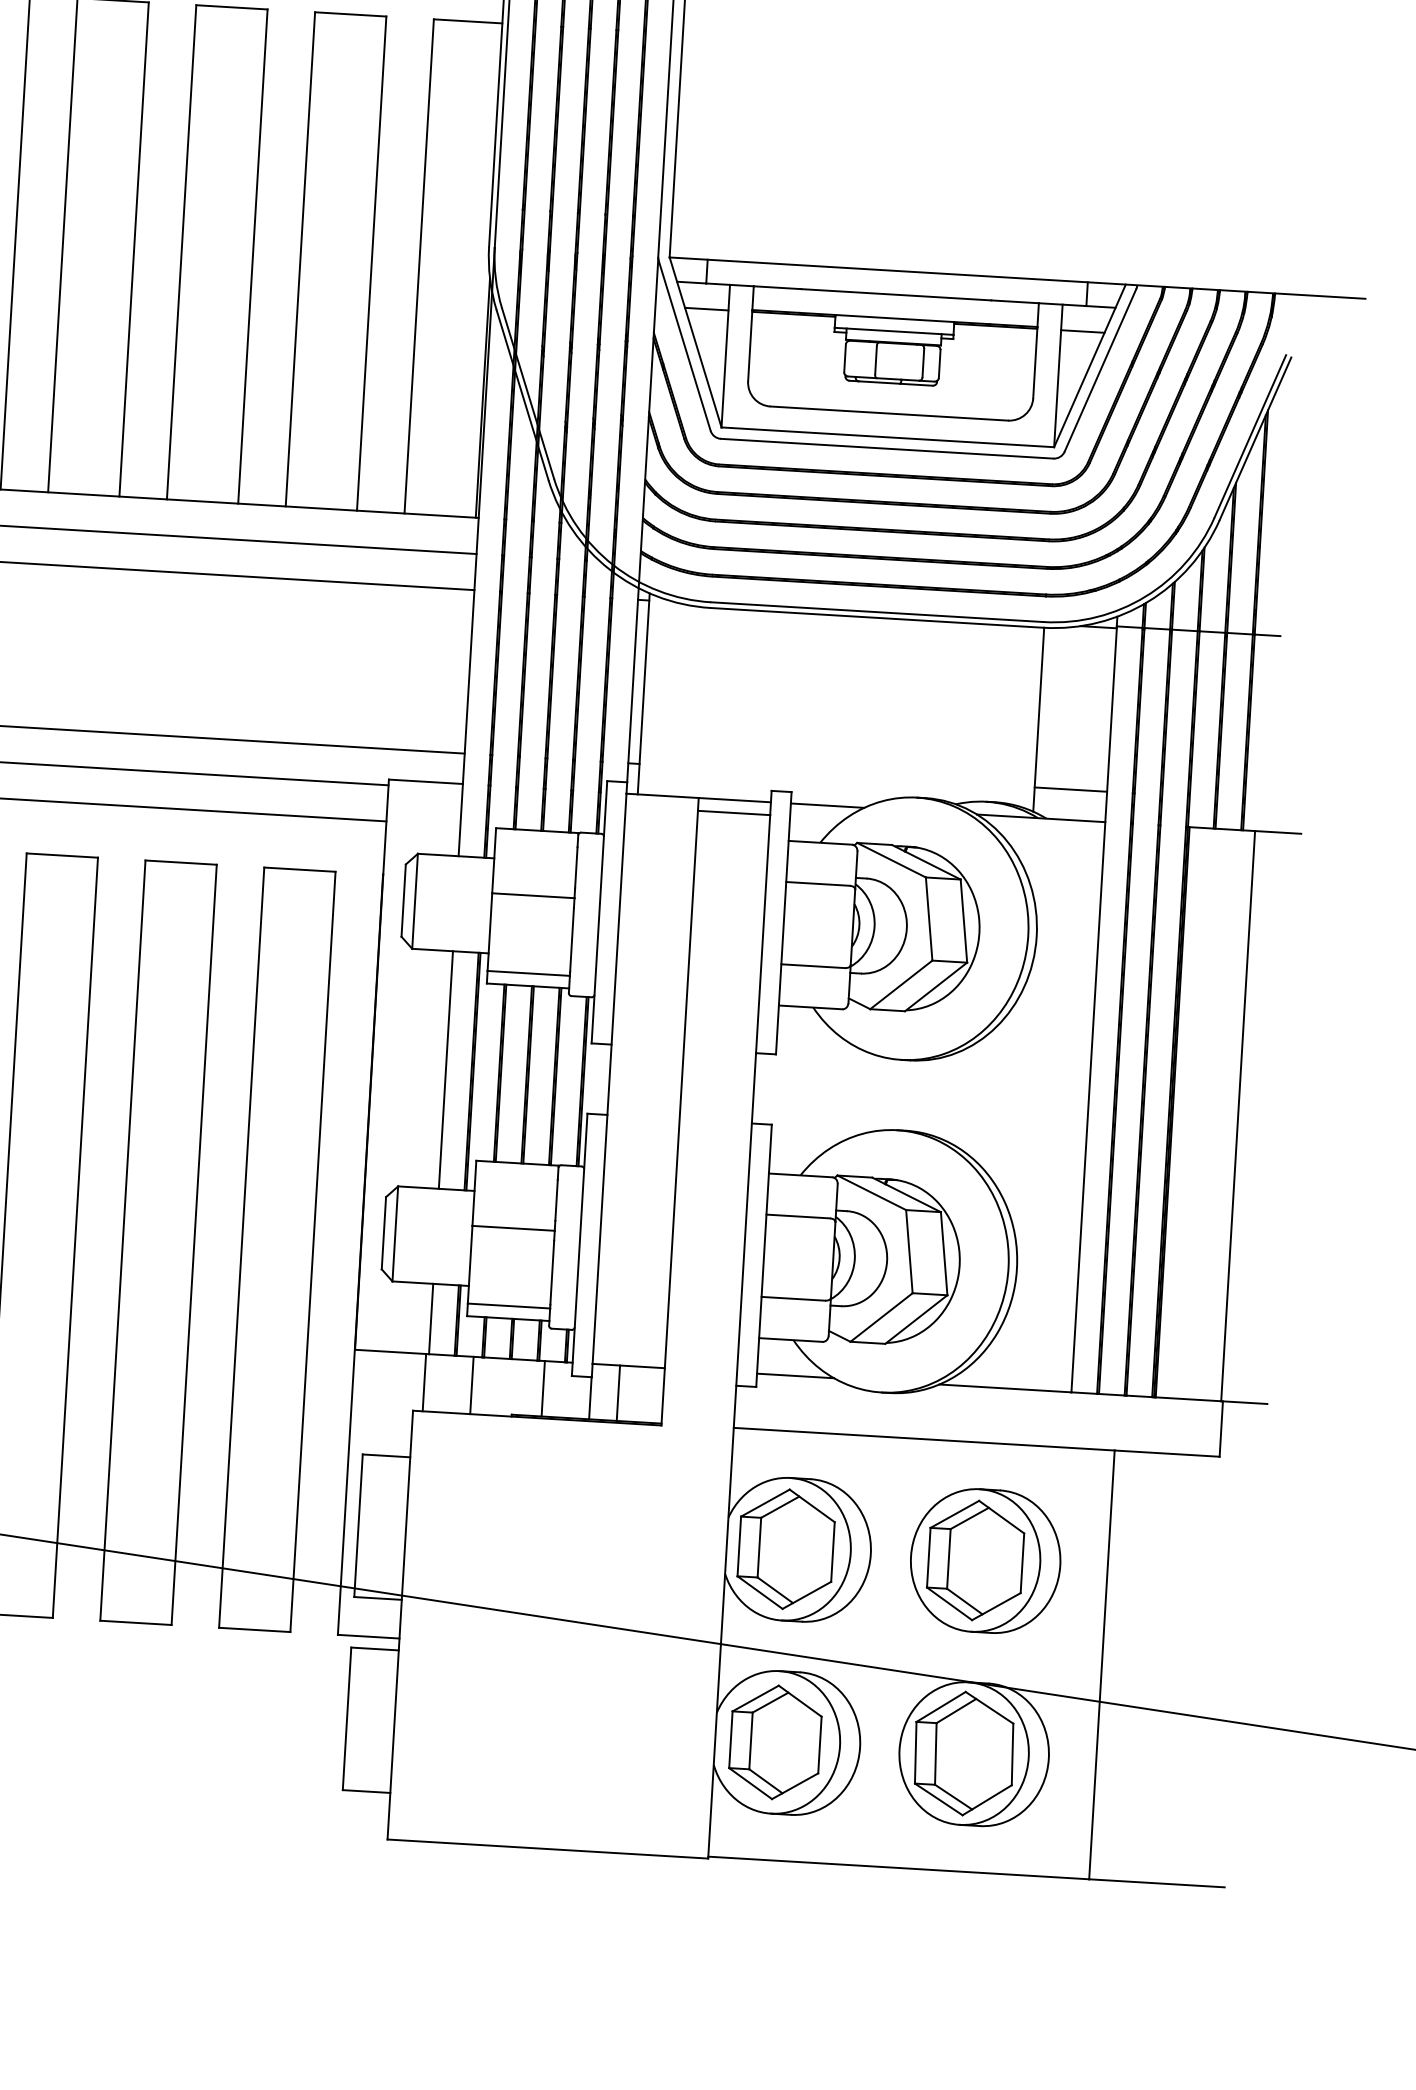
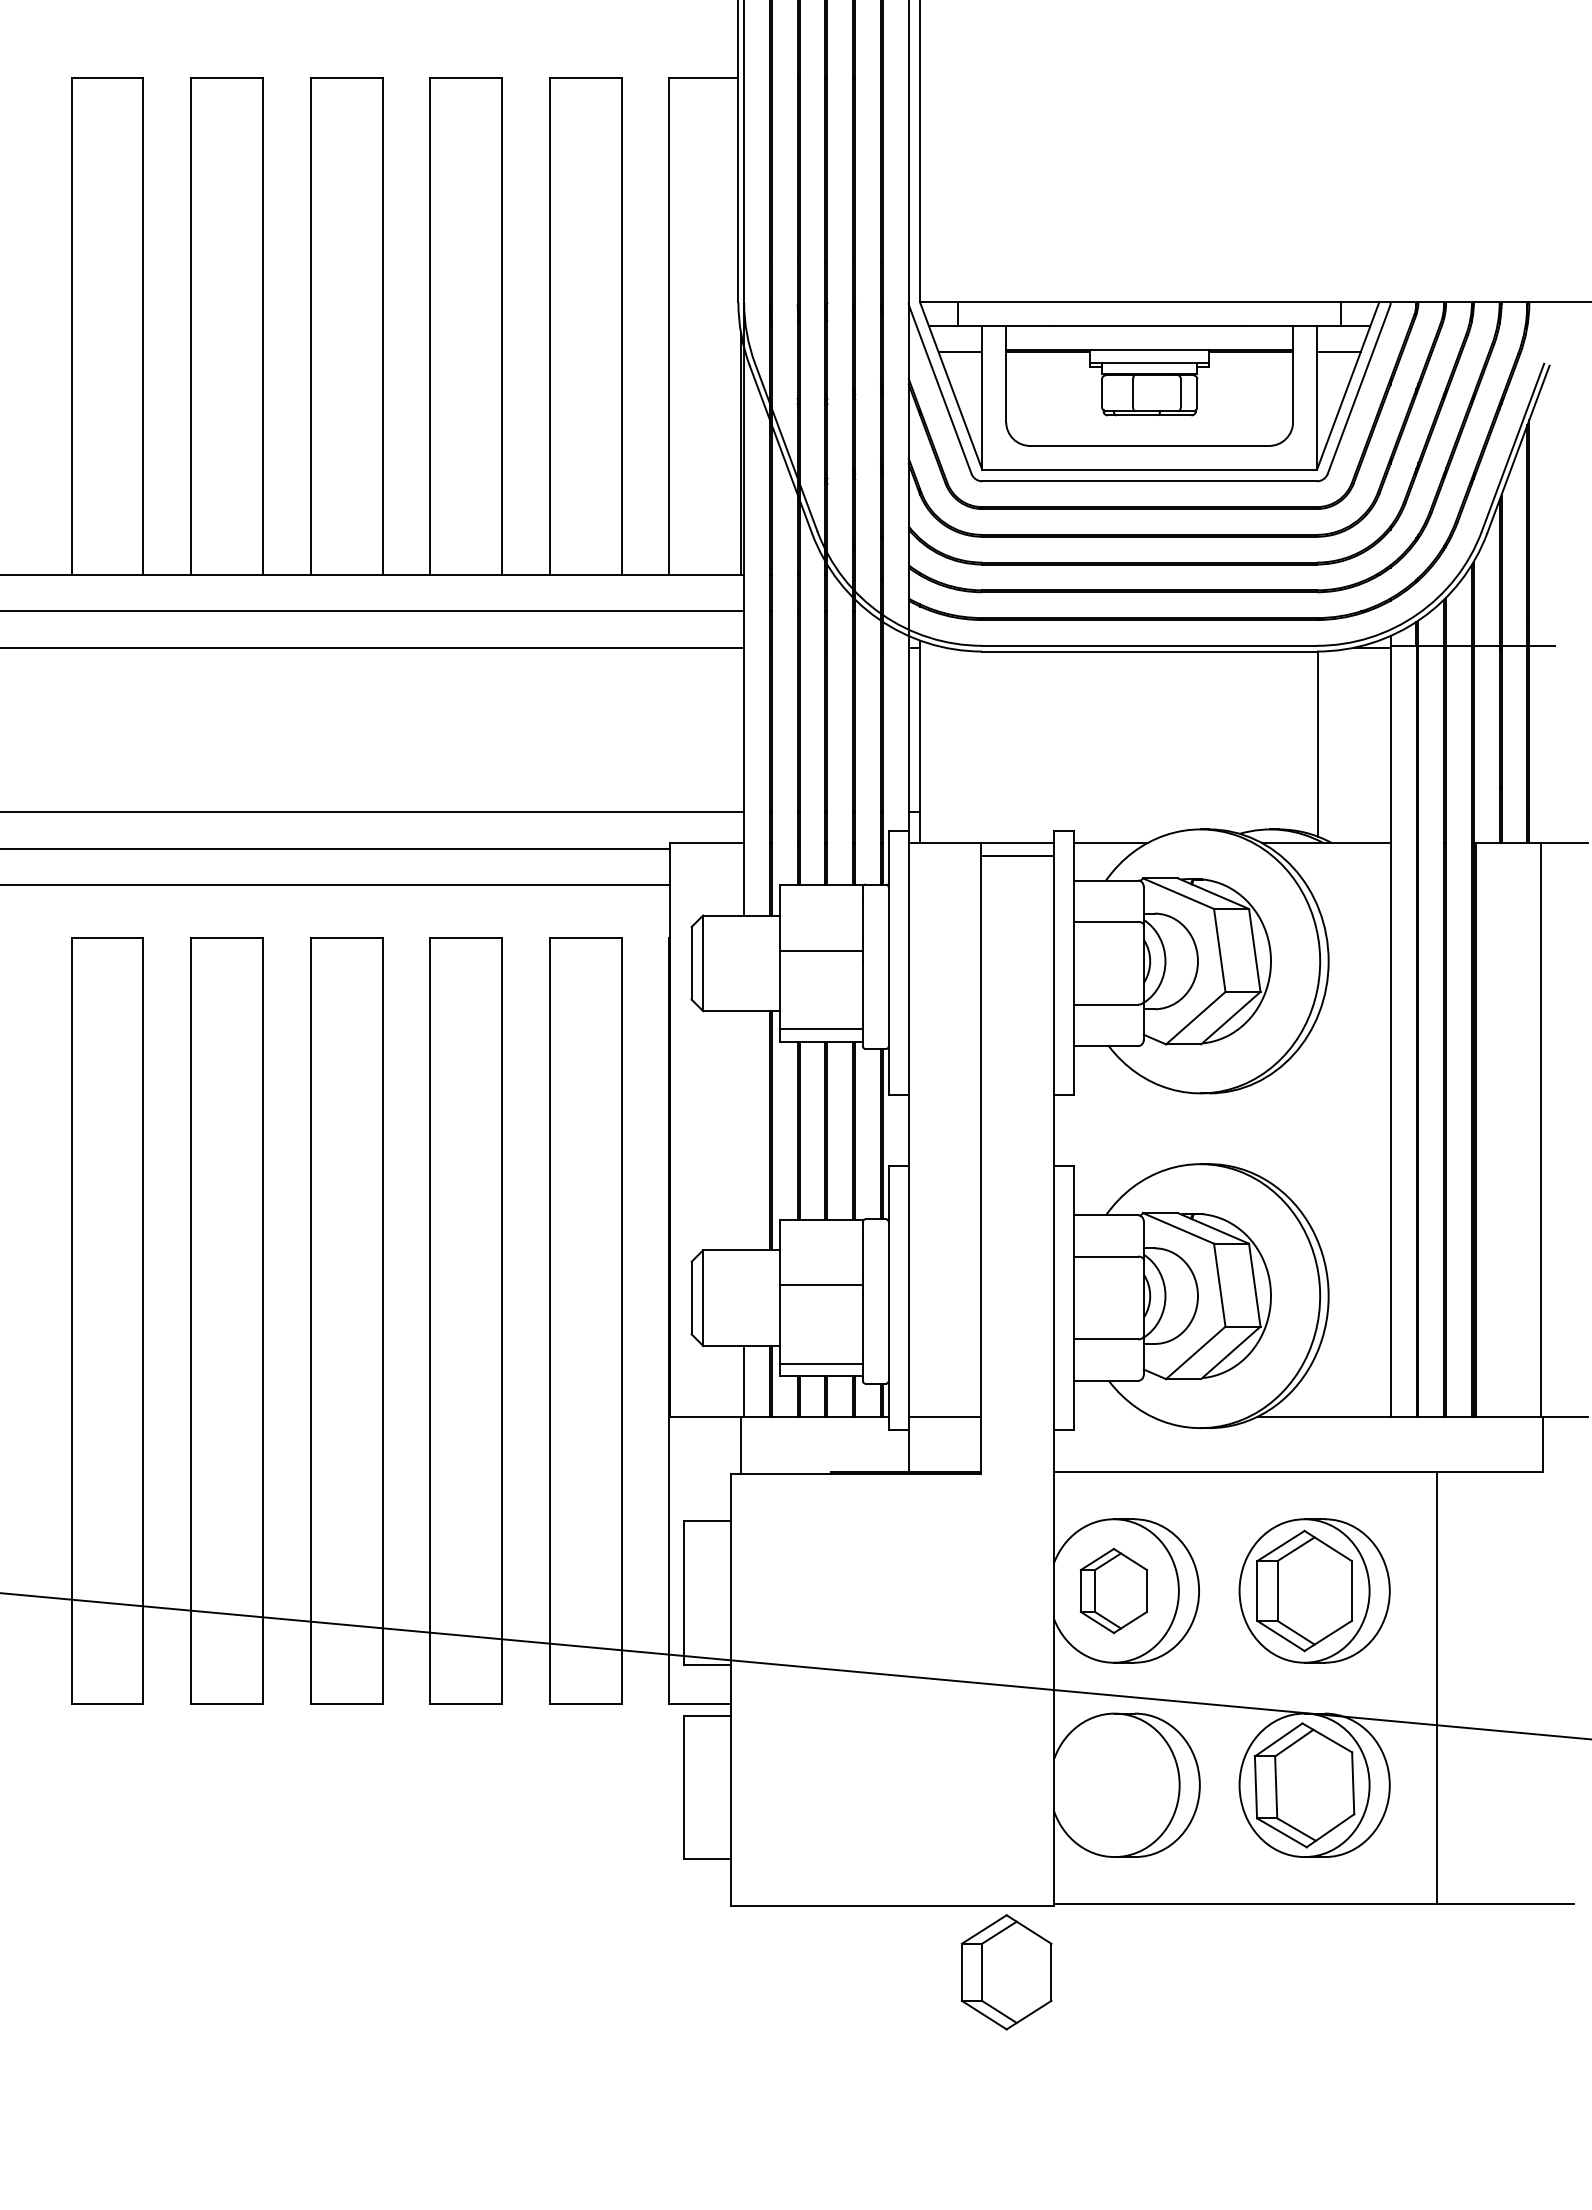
line: (1070, 789) -> (1353, 812), removed
line: (446, 1069) -> (744, 1130), removed
line: (795, 1375) -> (1112, 1416), removed
line: (472, 1385) -> (789, 1445), removed
line: (543, 1388) -> (860, 1444), removed
line: (618, 1393) -> (936, 1444), removed
part: (785, 1548) -> (1113, 1590), size x0.7
part: (775, 1742) -> (1006, 1972), moved

